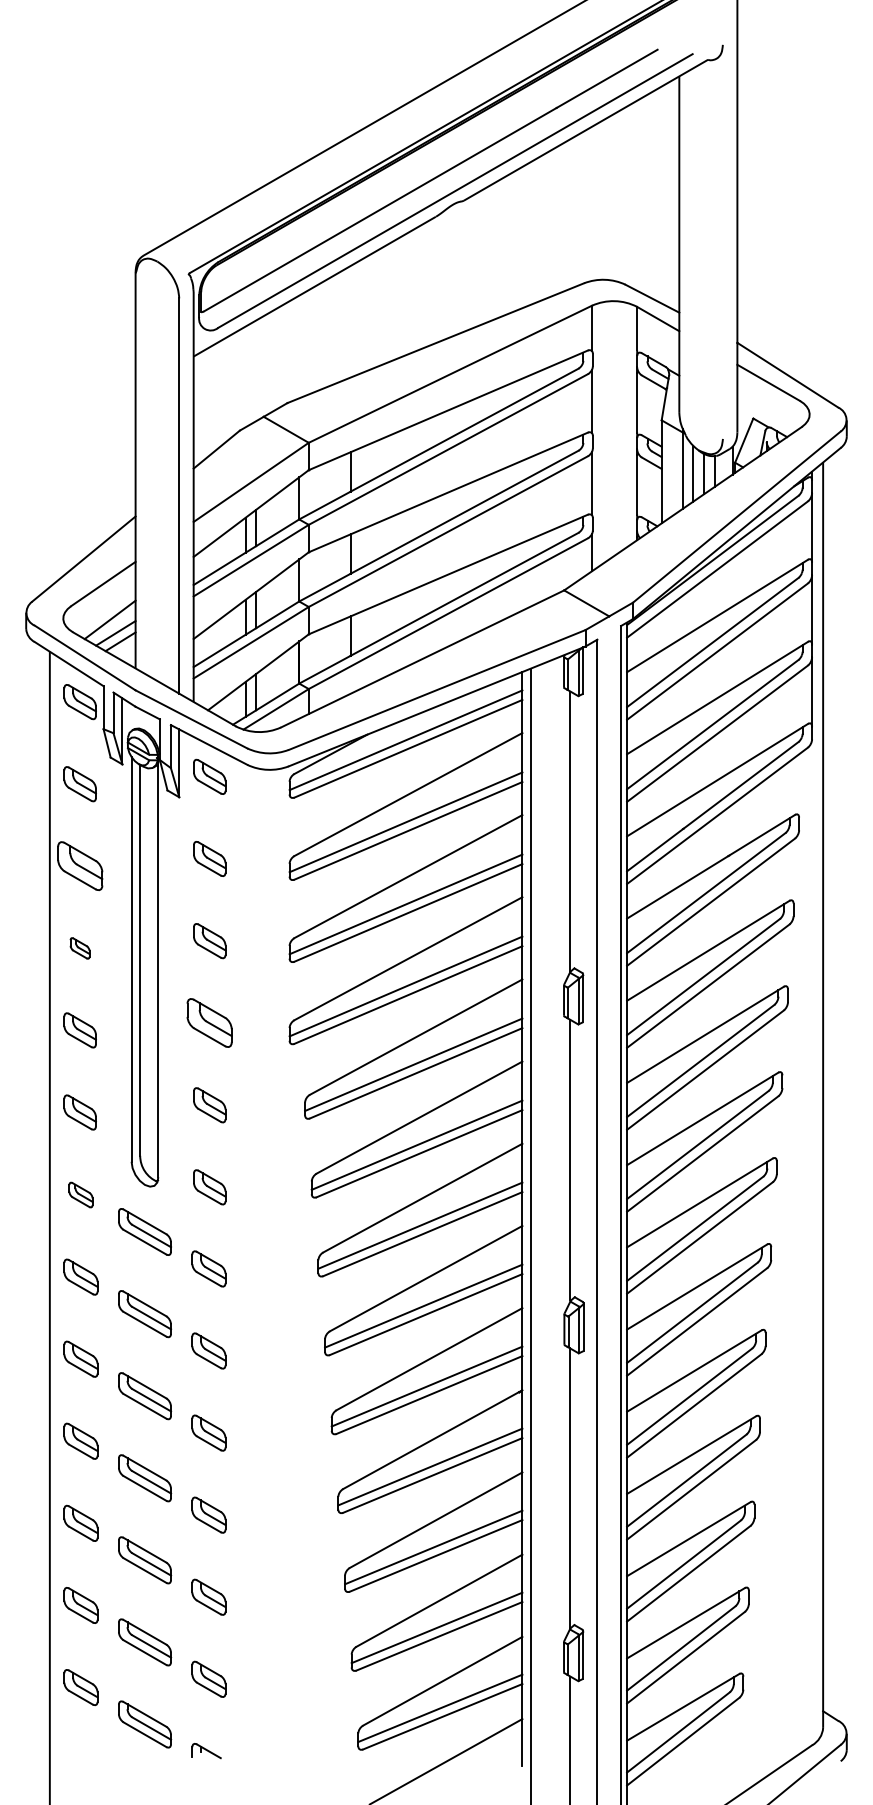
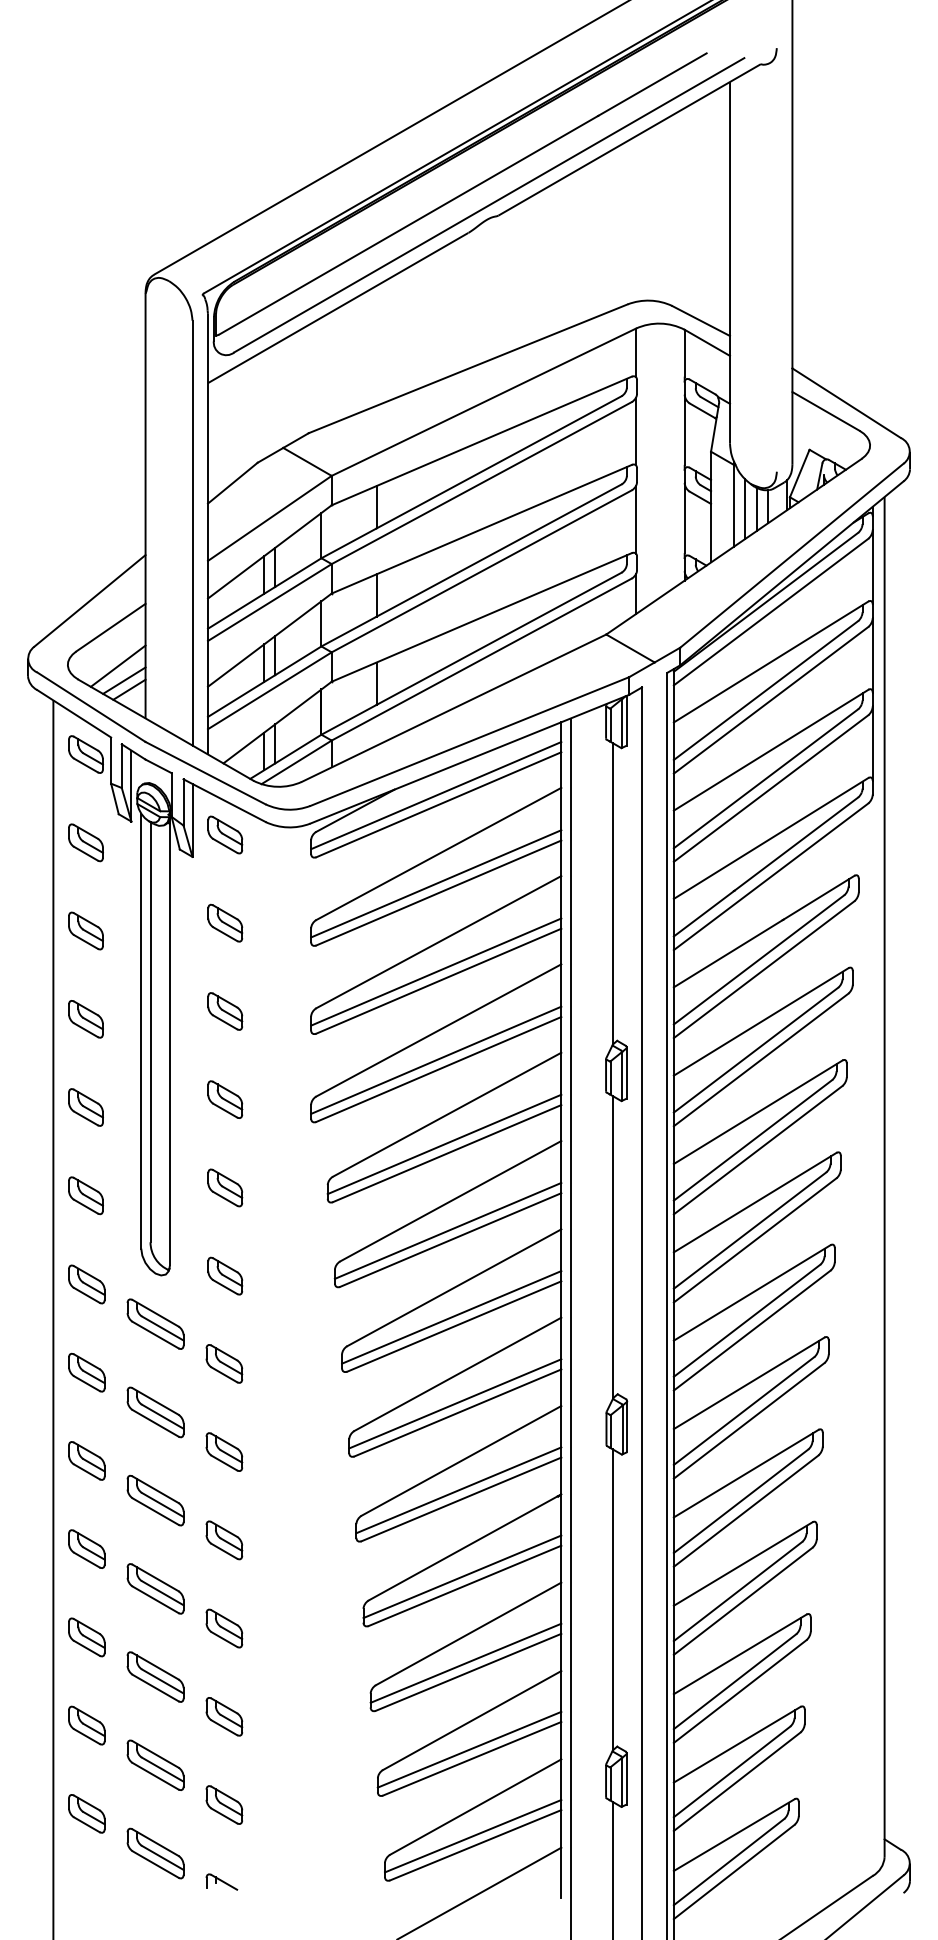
part: (79, 866) -> (85, 931), size x0.71
part: (79, 948) -> (85, 1019), size x1.67
part: (209, 1023) -> (224, 1100), size x0.71
part: (80, 1194) -> (86, 1283), size x1.43

